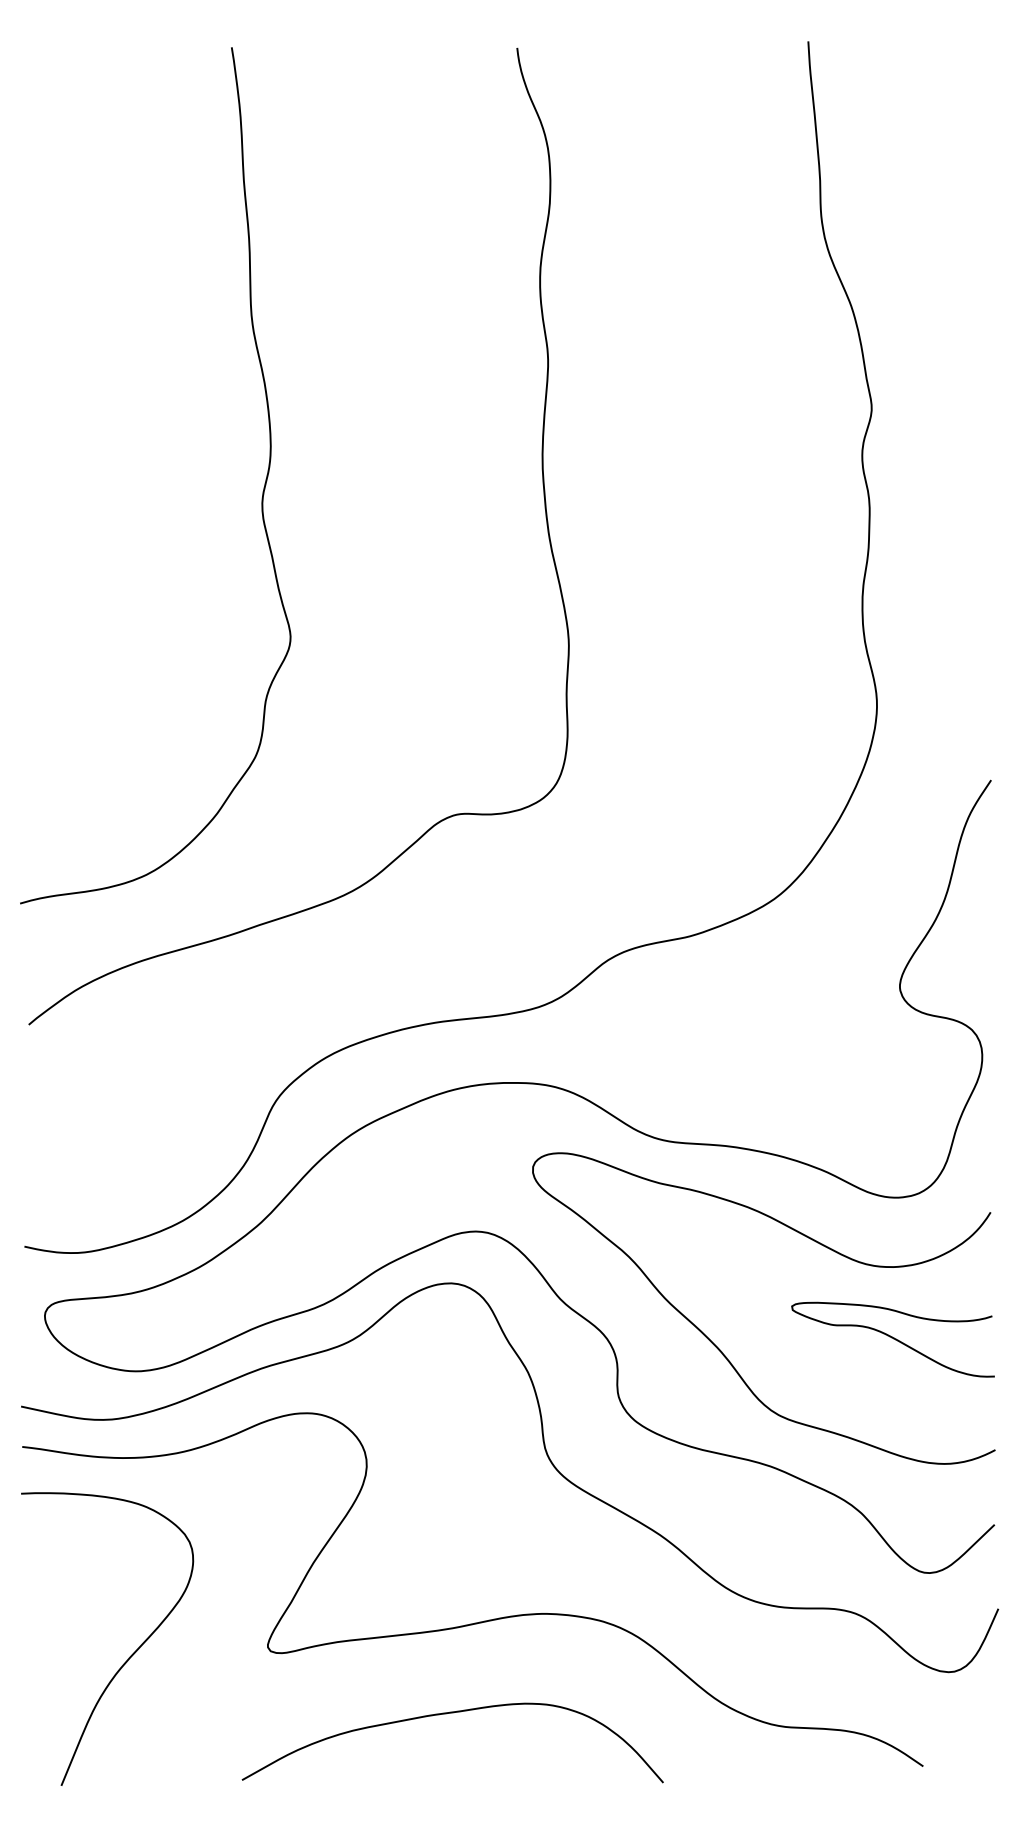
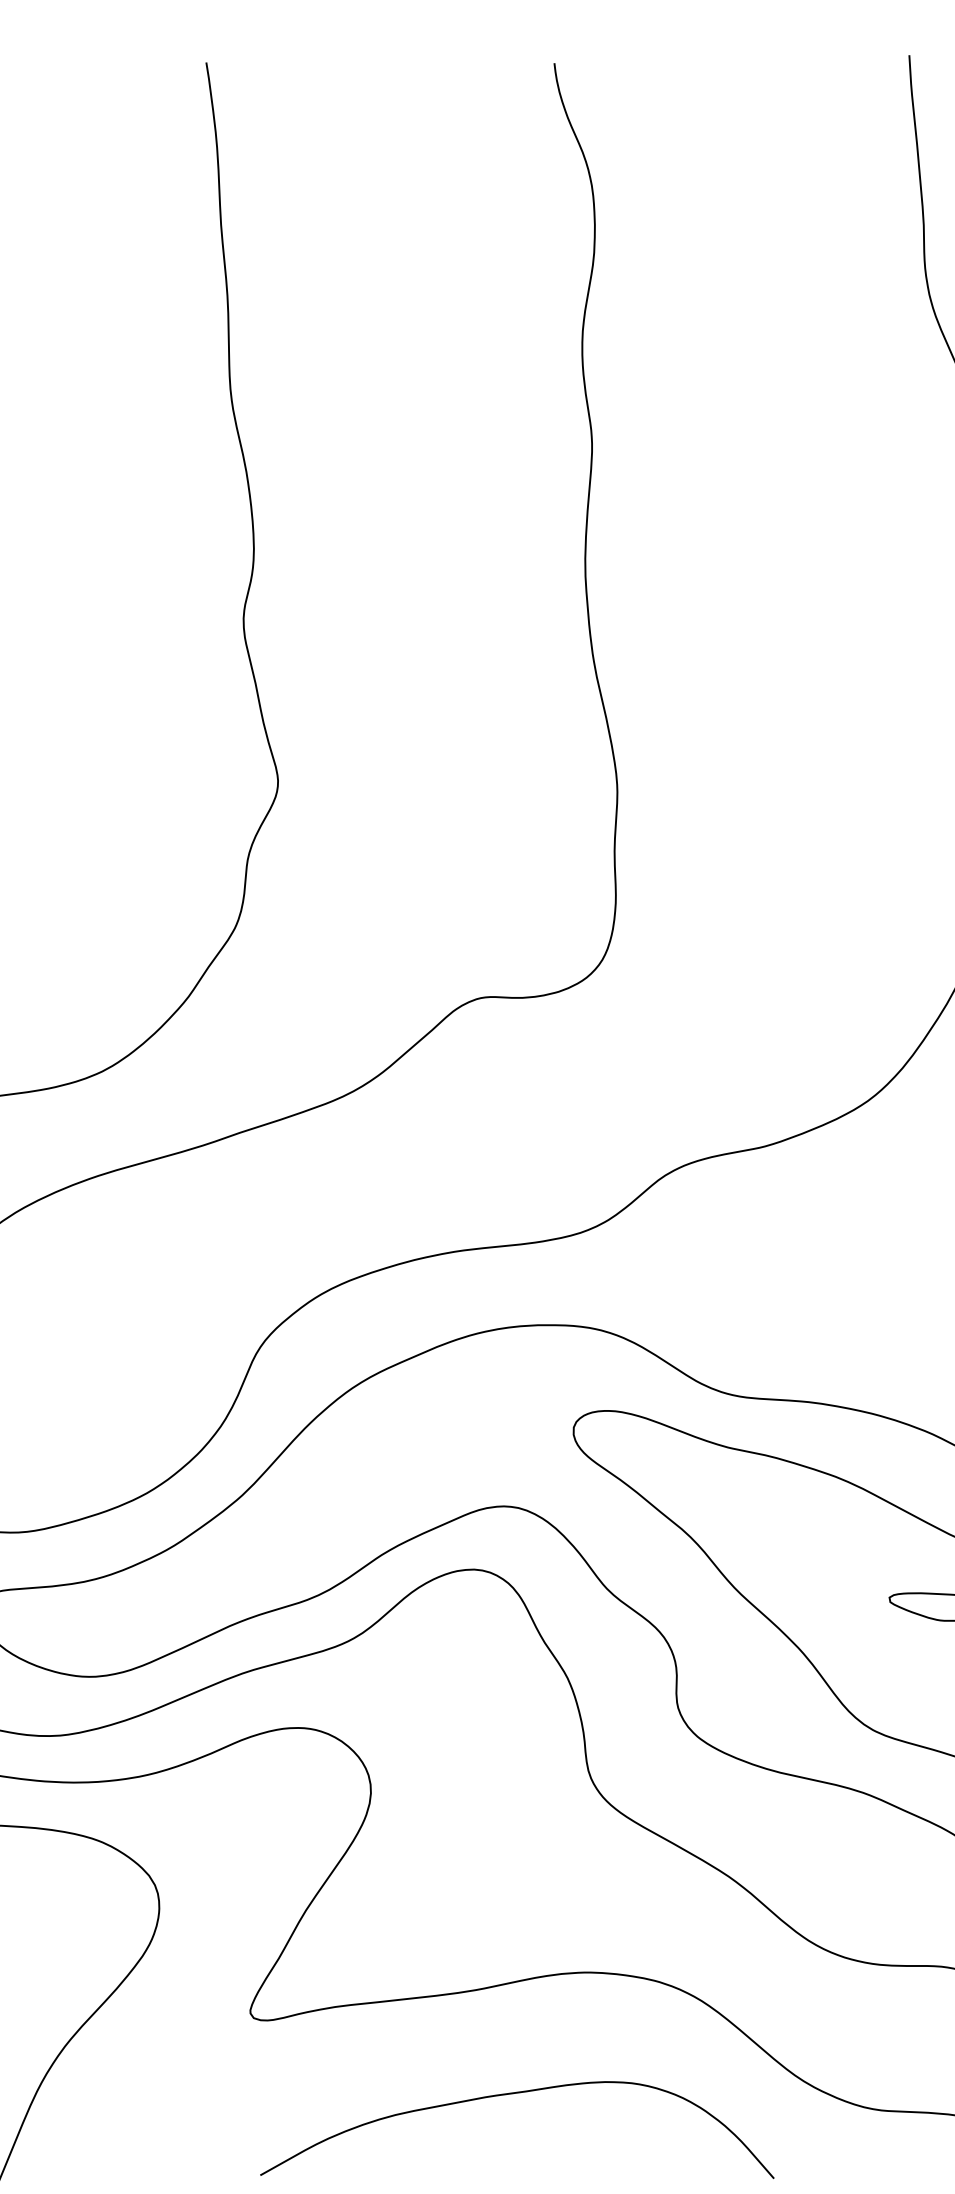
curve: (446, 1714) -> (509, 2095), moved

